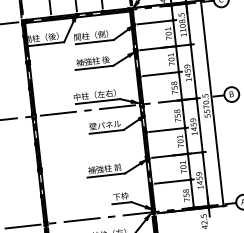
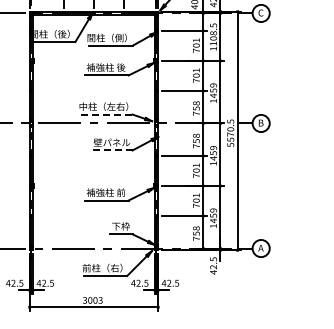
line: (97, 101) -> (106, 114), solid -> dashed
line: (106, 131) -> (112, 150), solid -> dashed

